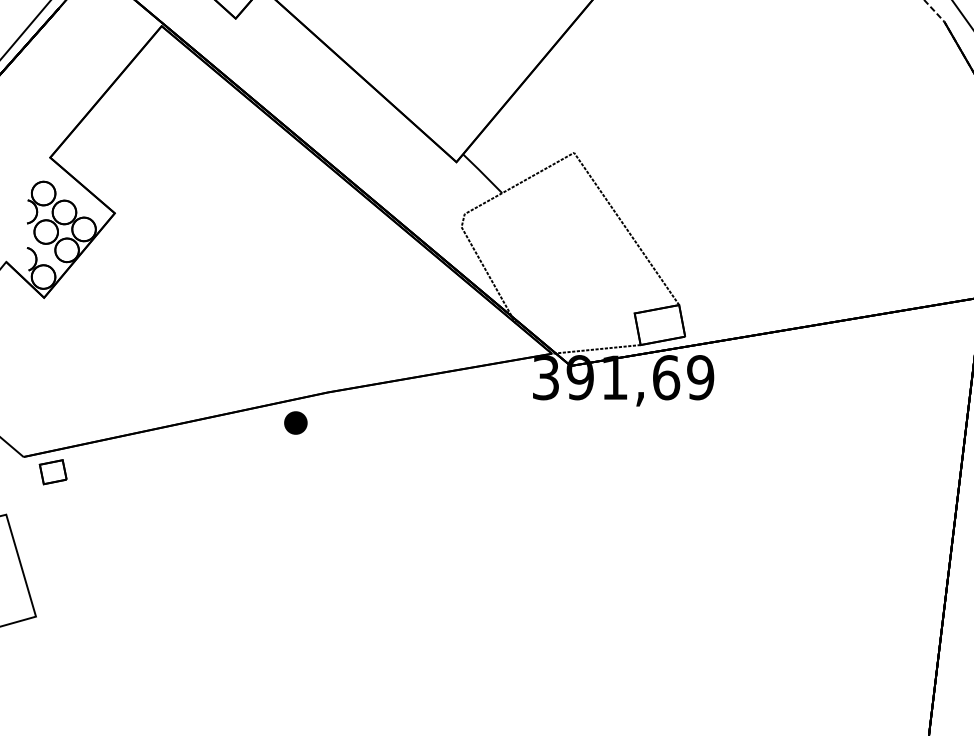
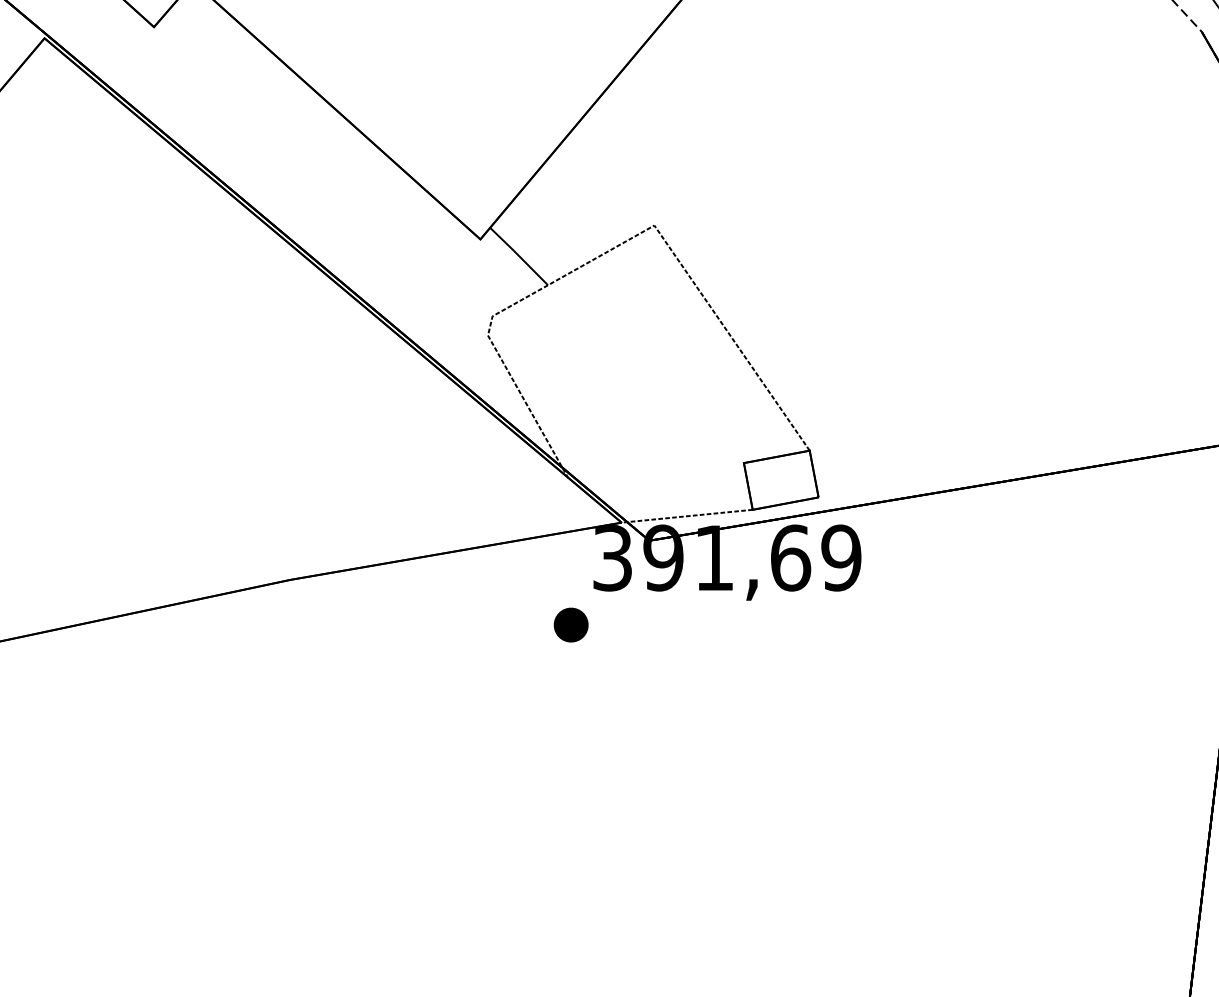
part: (295, 422) -> (570, 624), moved

